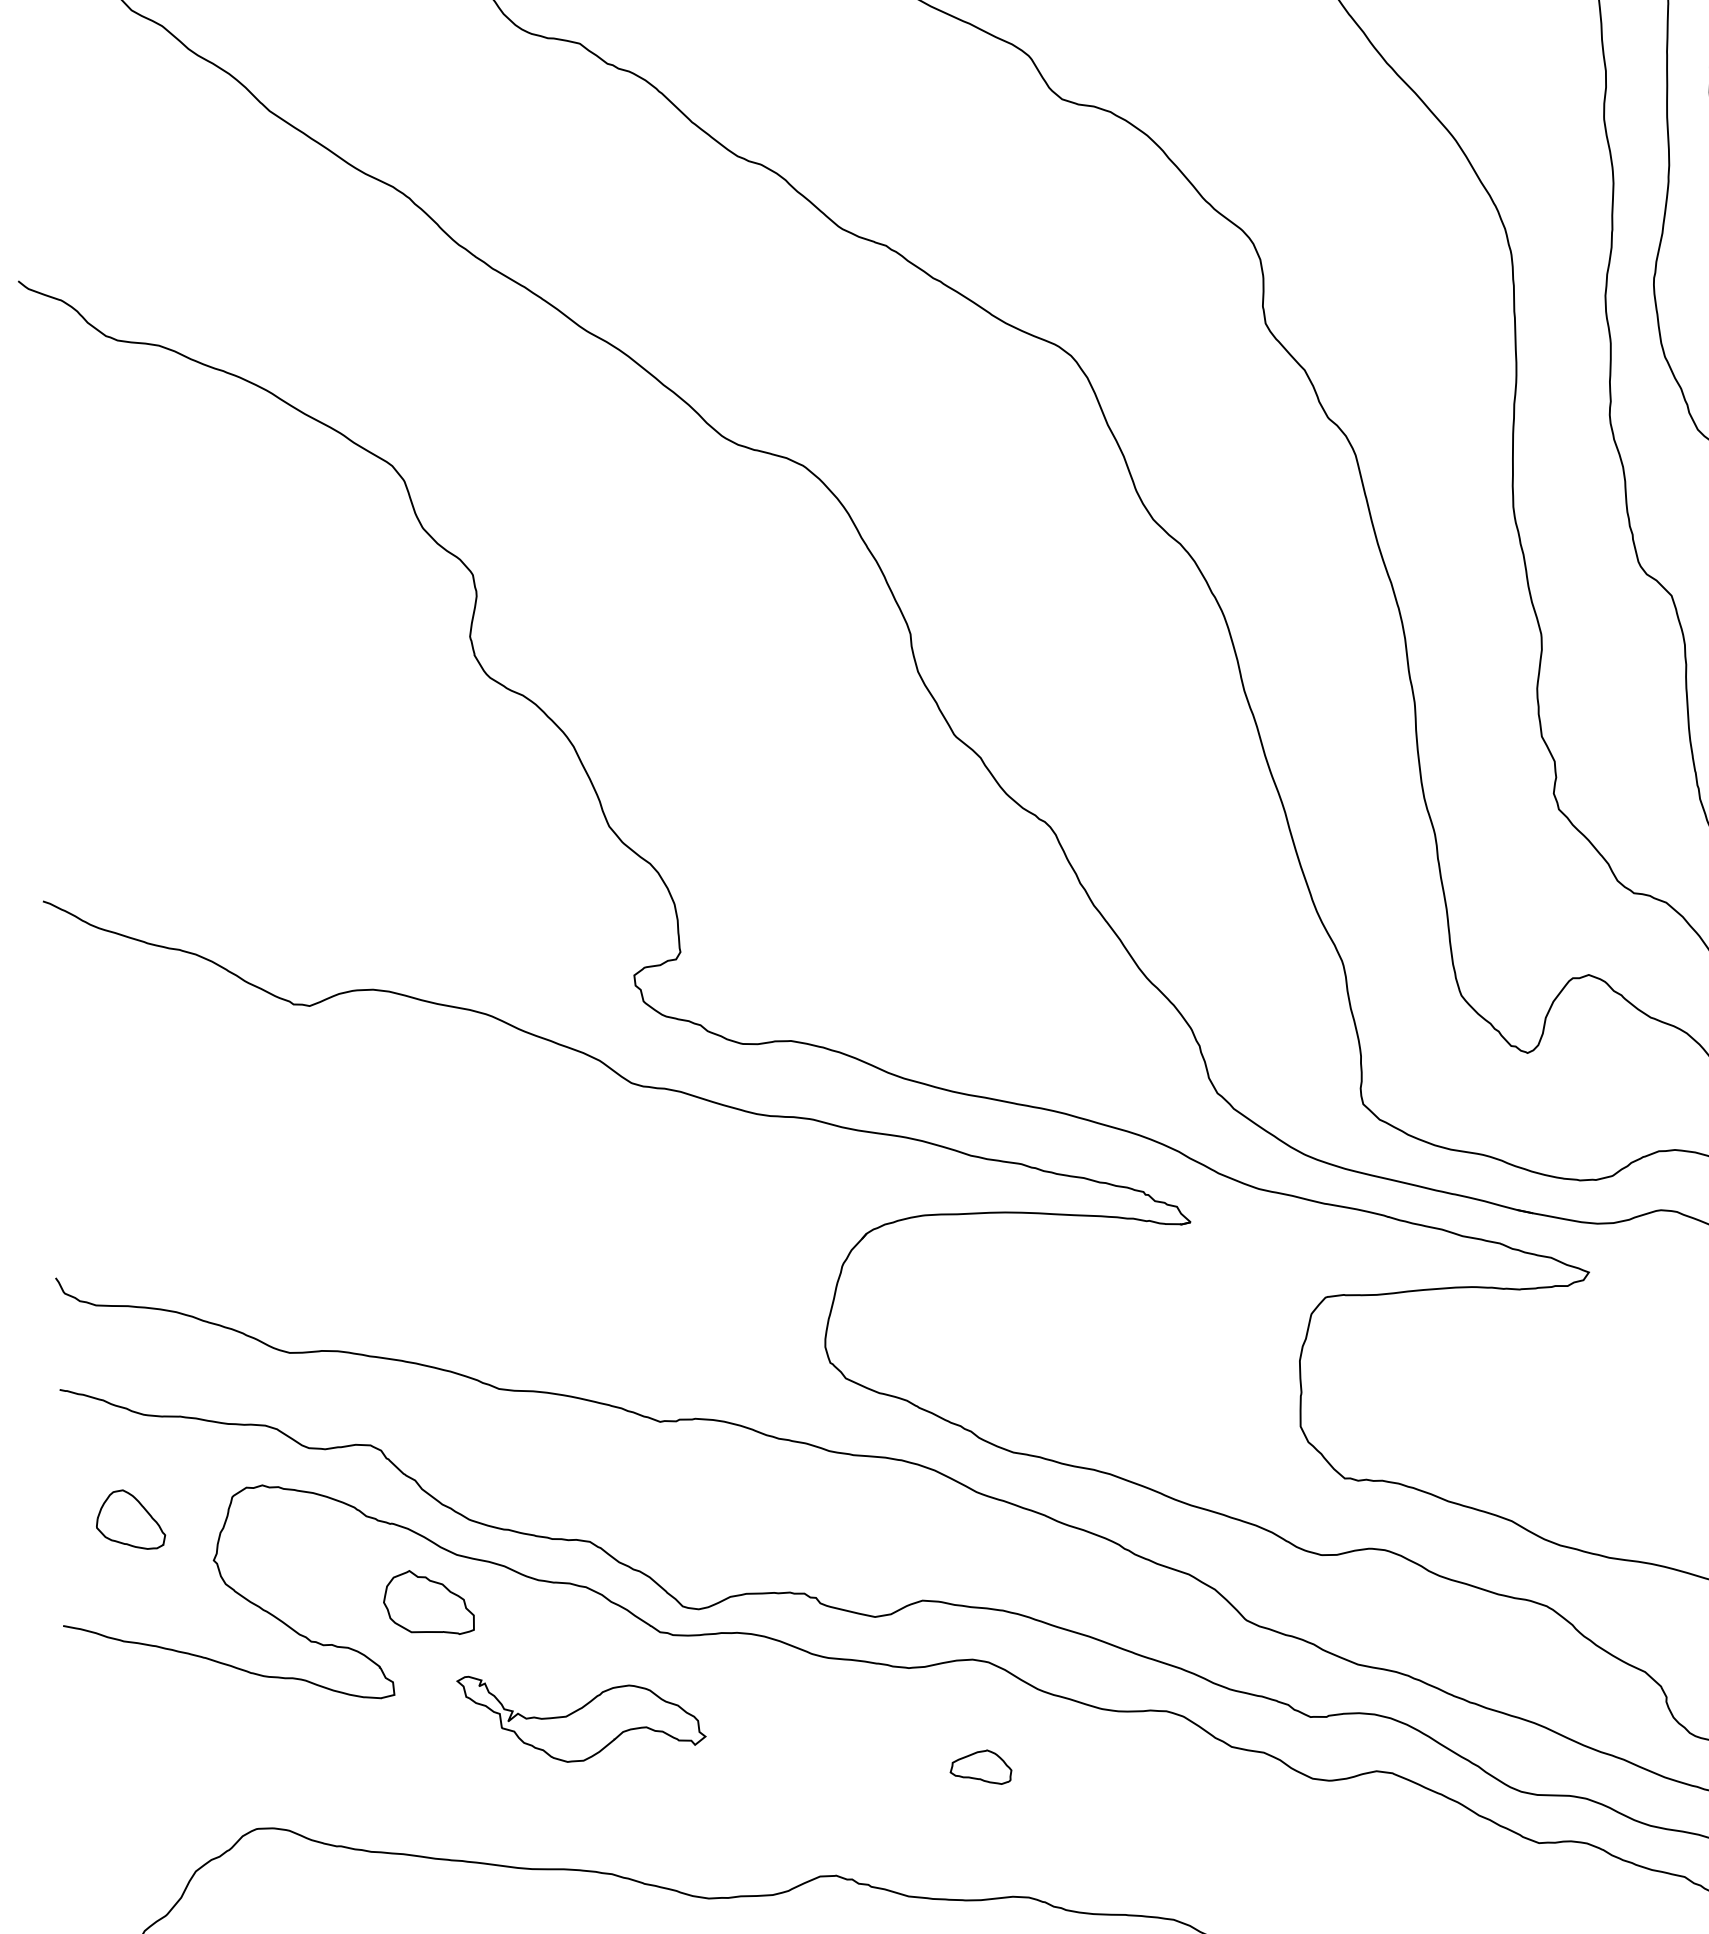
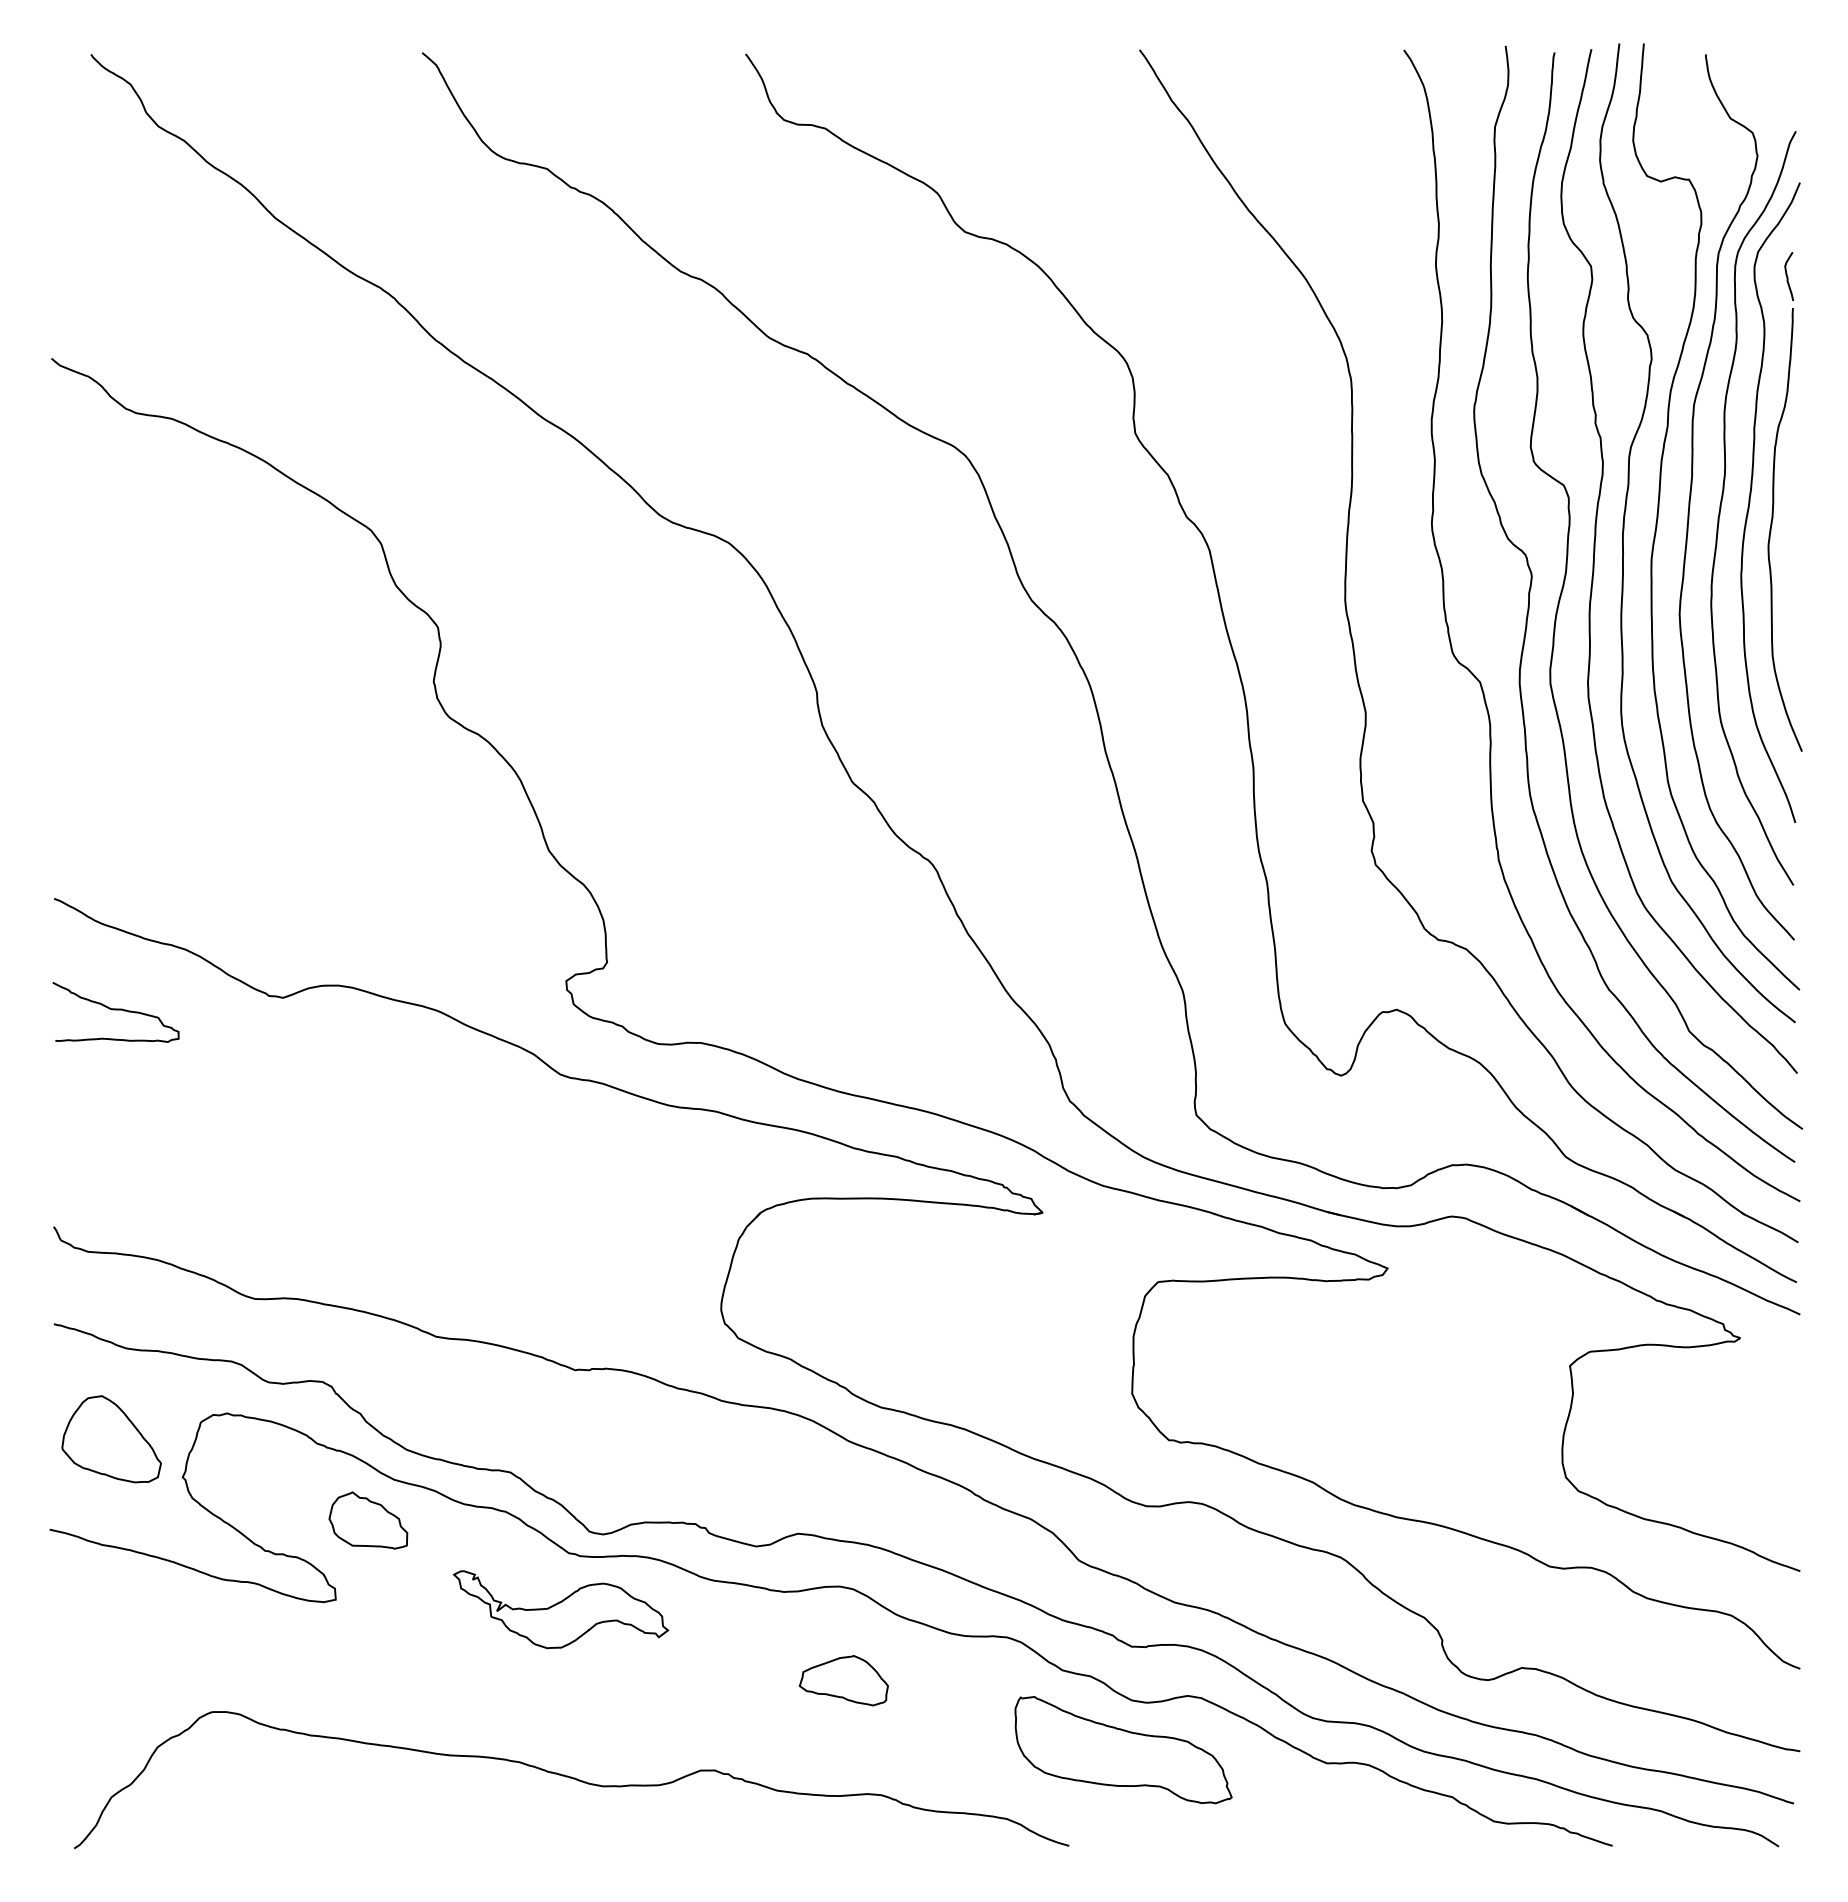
curve: (117, 1027) -> (115, 1010), added
part: (130, 1519) -> (111, 1439), size x1.67
part: (581, 1716) -> (560, 1609), moved
part: (980, 1767) -> (843, 1680), size x1.67
part: (1304, 1836) -> (1123, 1750), added

